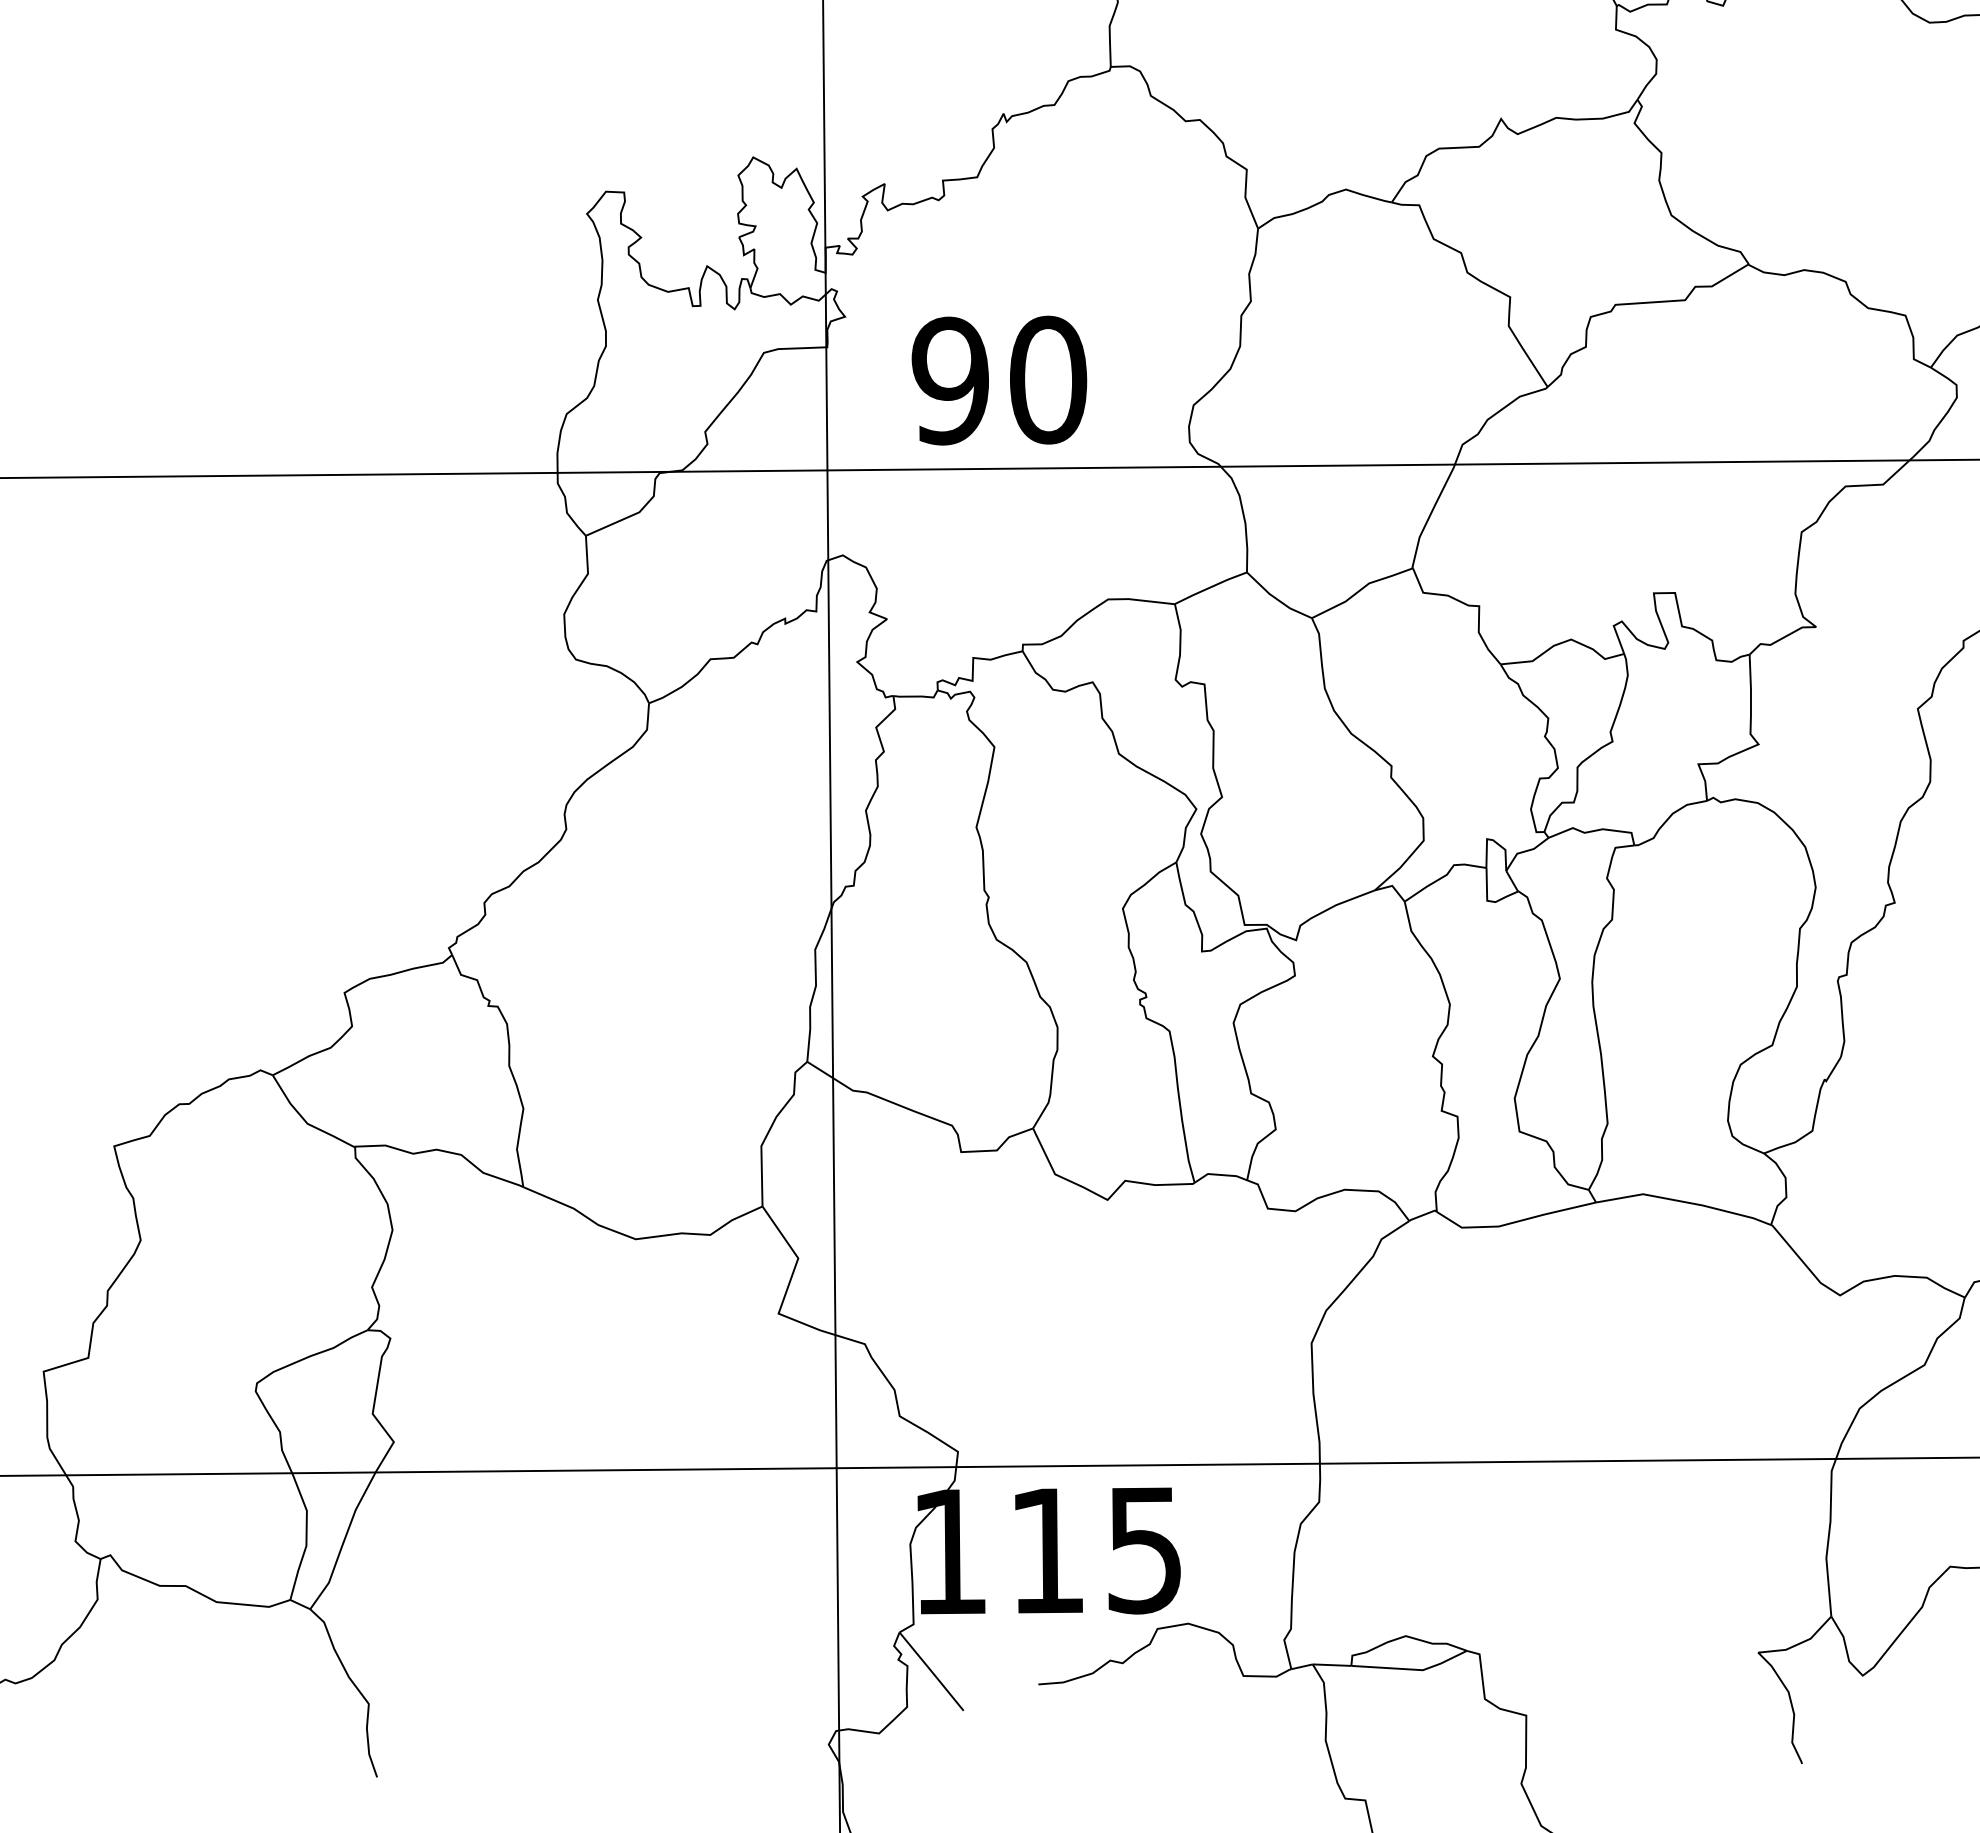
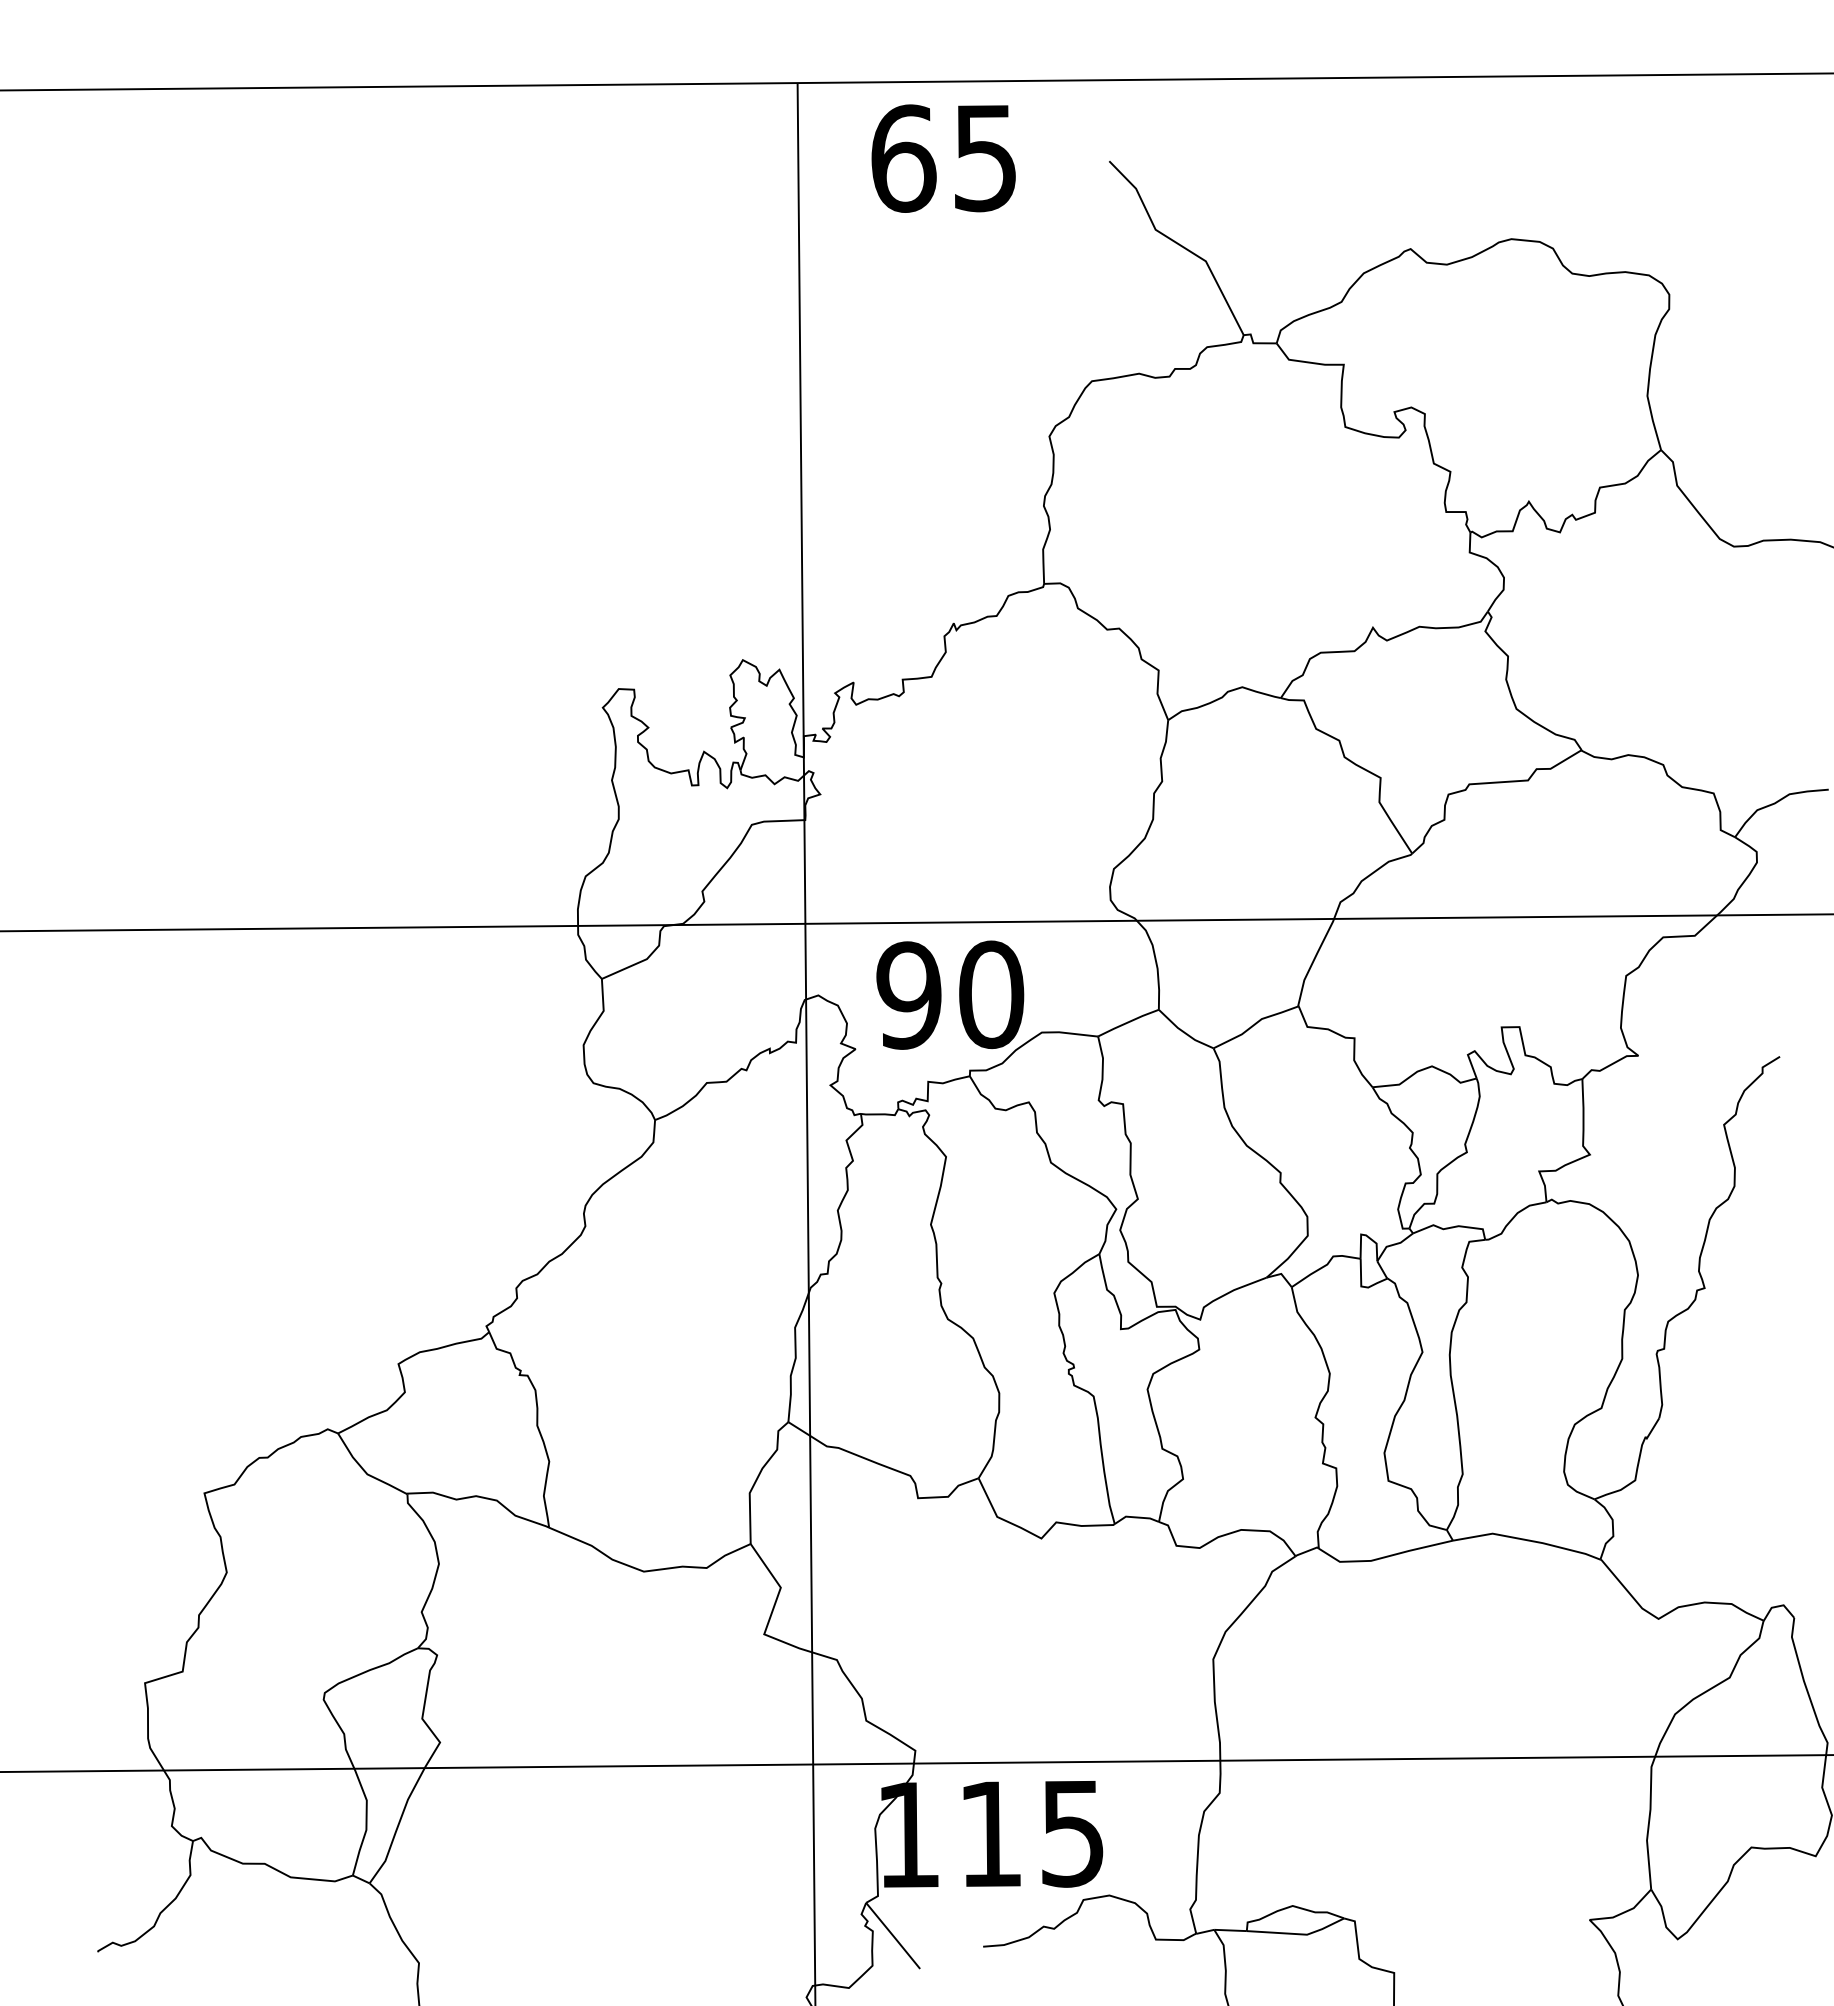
text: (999, 379) -> (950, 994), moved

